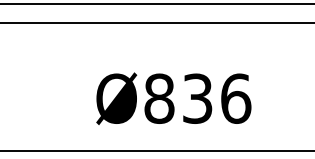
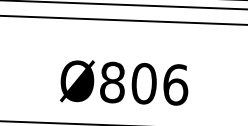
text: (197, 98) -> (144, 83), Ø836 -> Ø806

